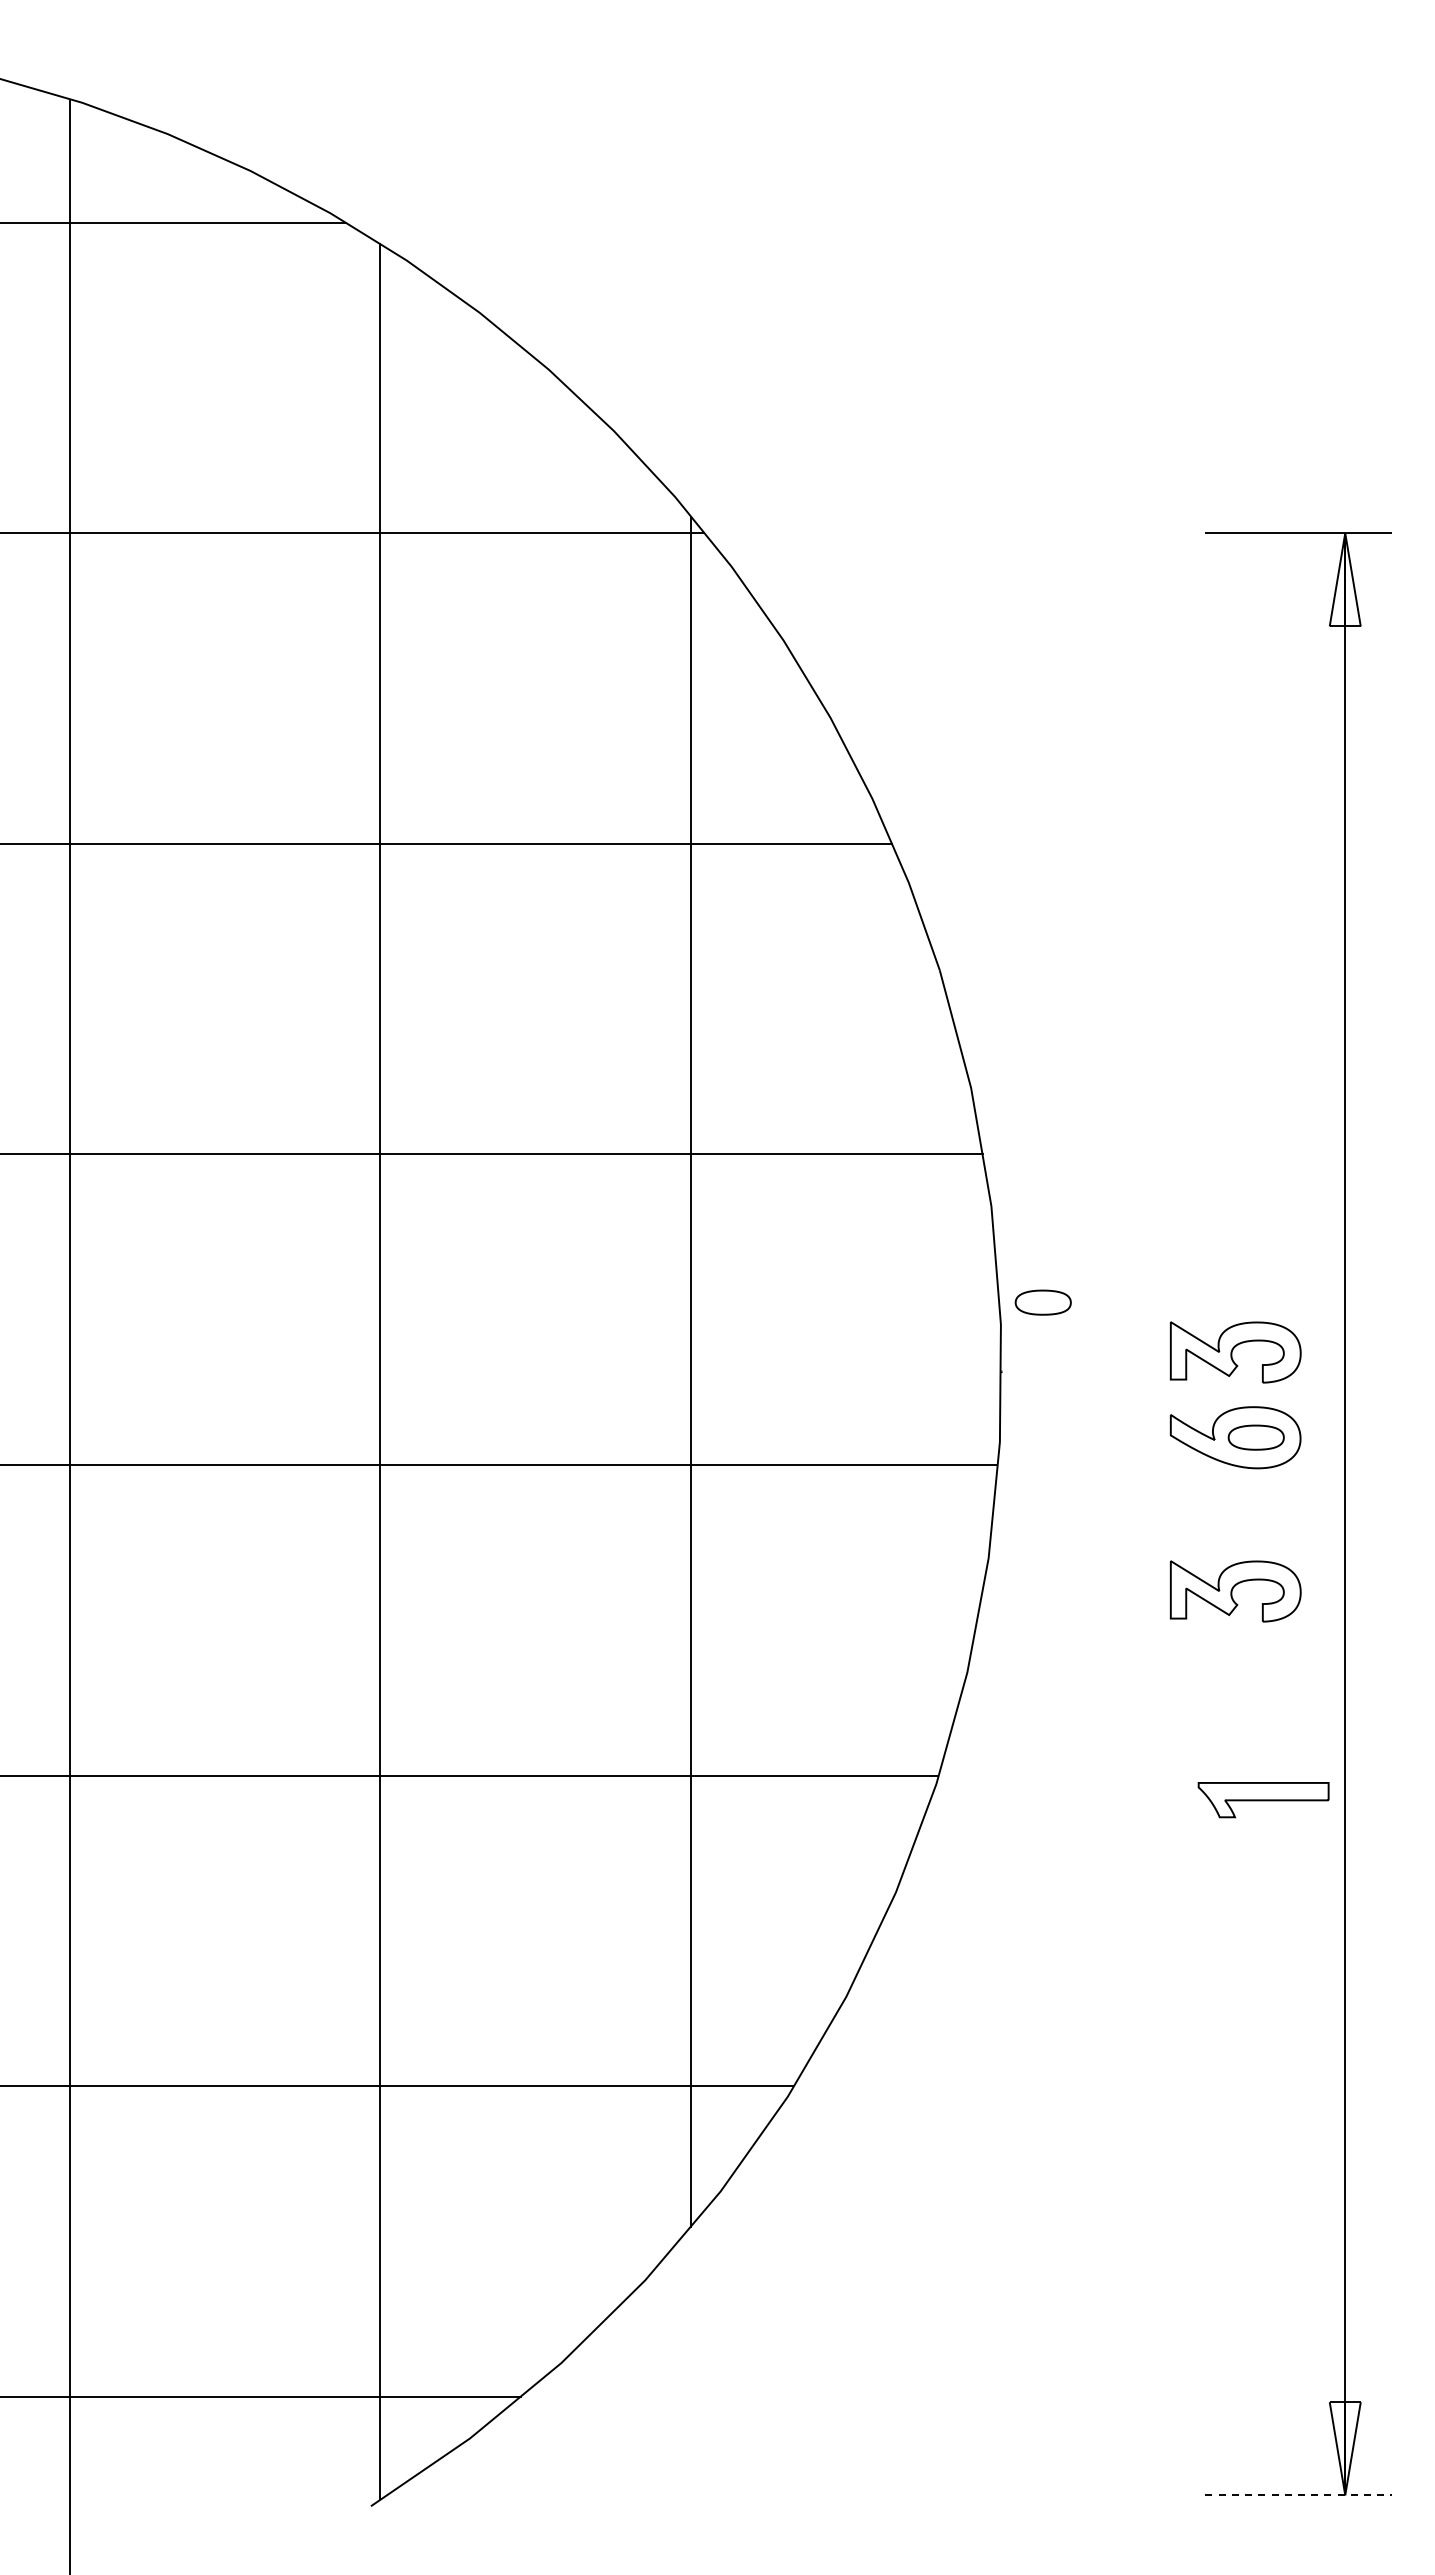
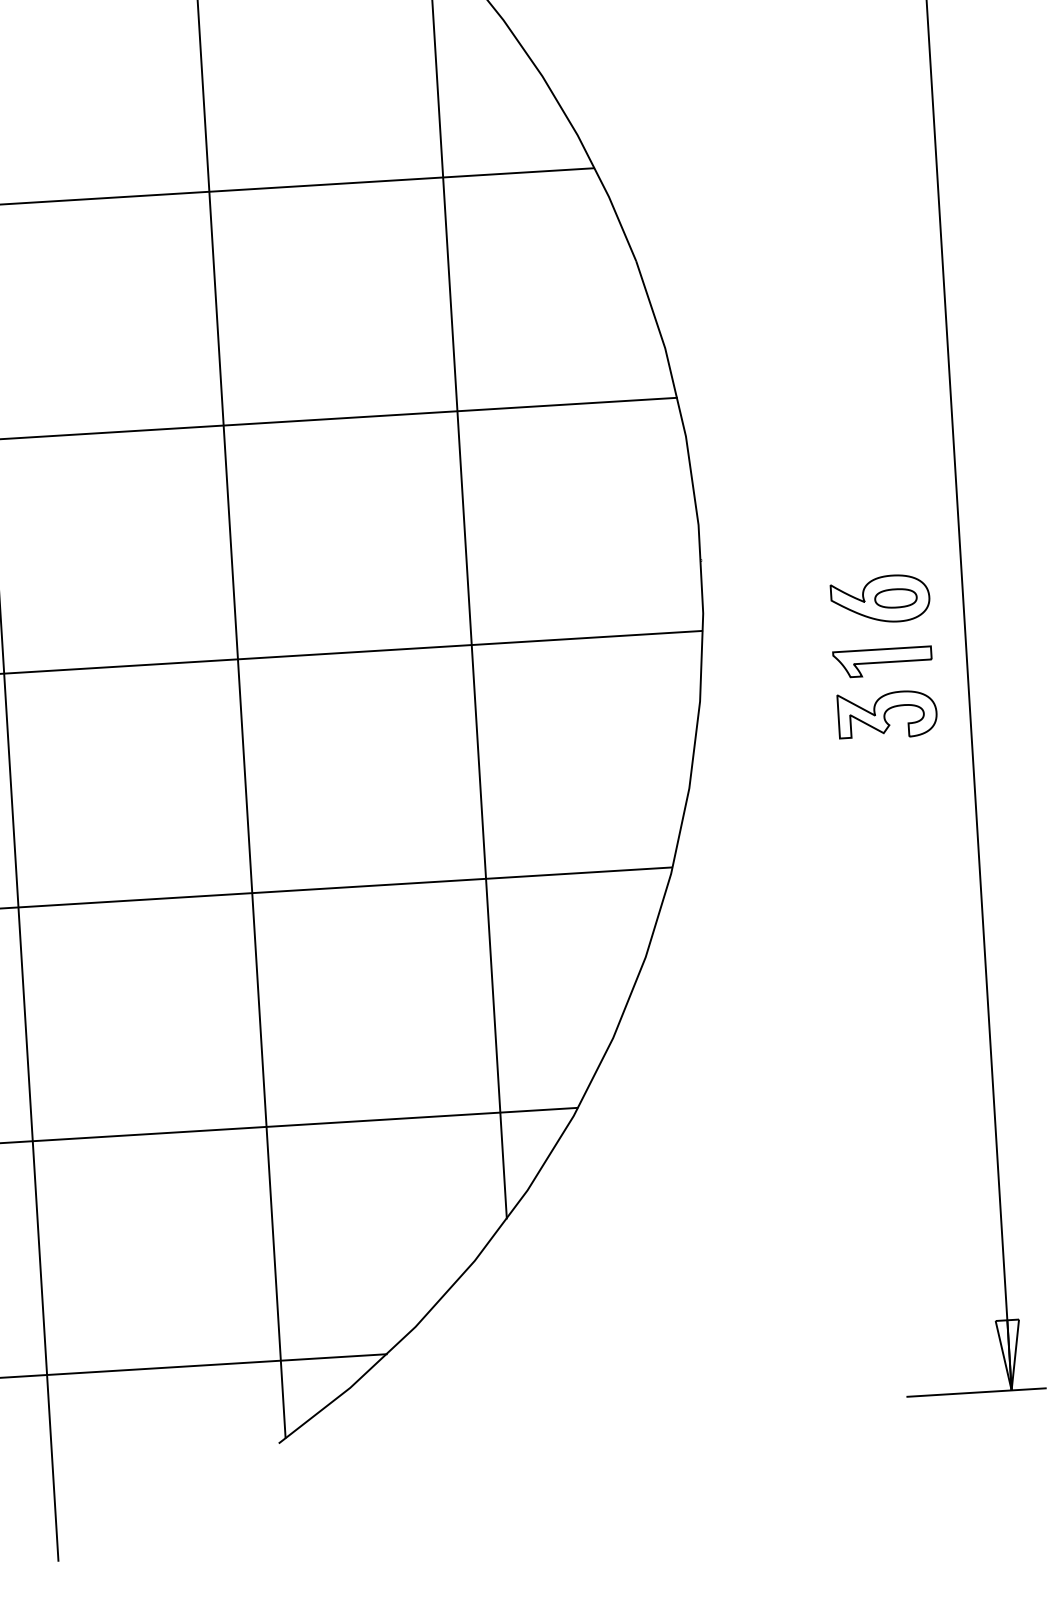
part: (1042, 1302) -> (728, 506), removed
part: (1235, 1352) -> (876, 535), removed
part: (1263, 1800) -> (882, 662), moved
line: (1299, 2495) -> (977, 1392), dashed -> solid

